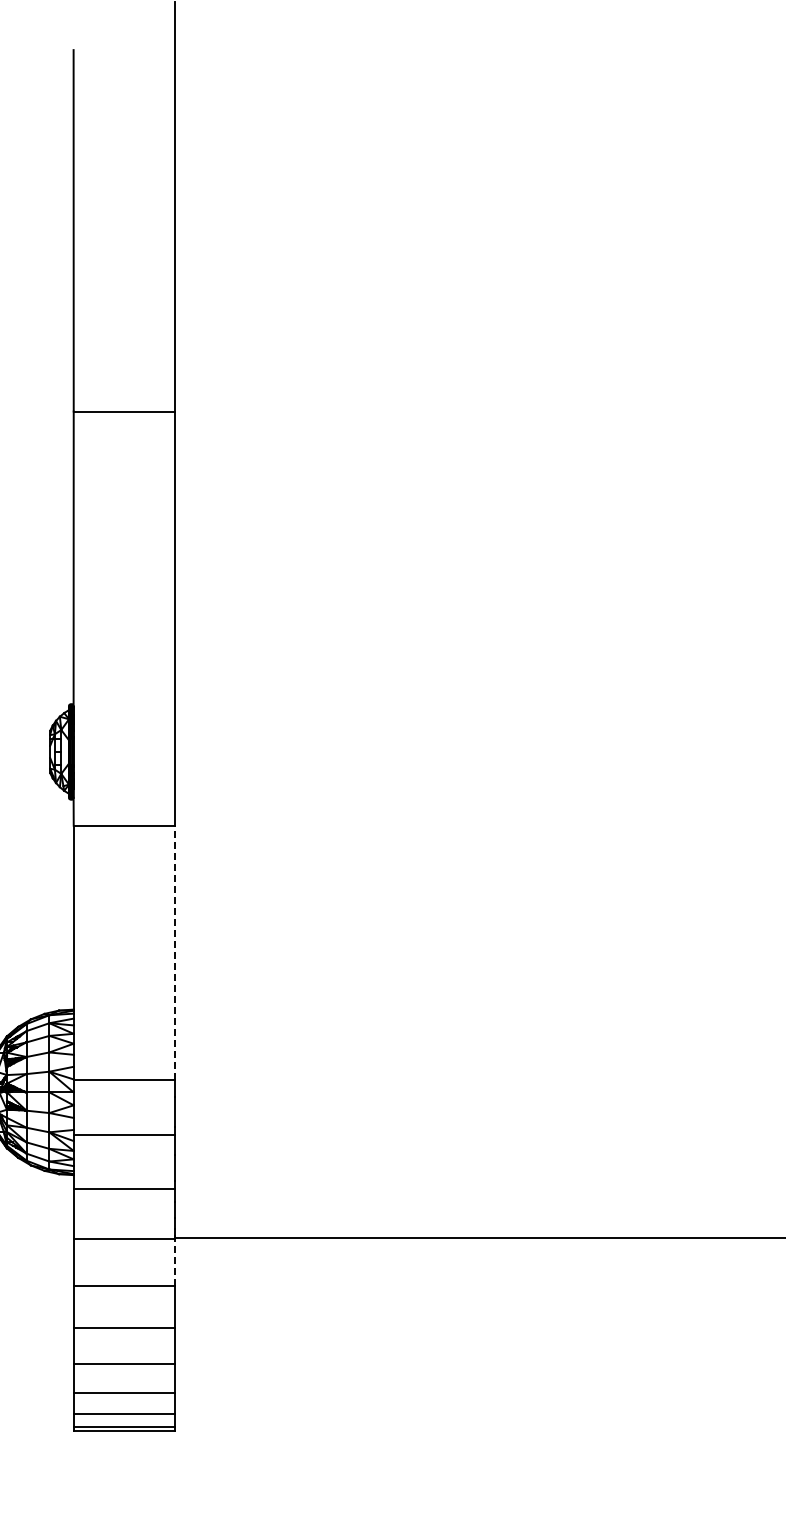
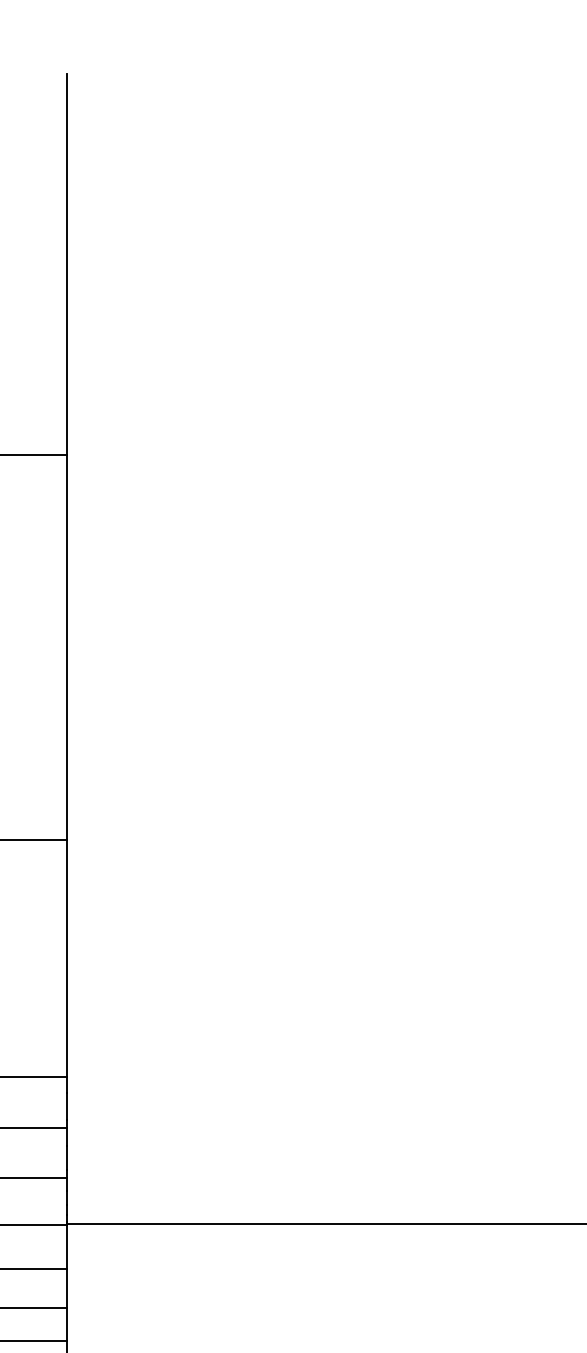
line: (175, 952) -> (67, 958), dashed -> solid
line: (175, 1262) -> (67, 1246), dashed -> solid

